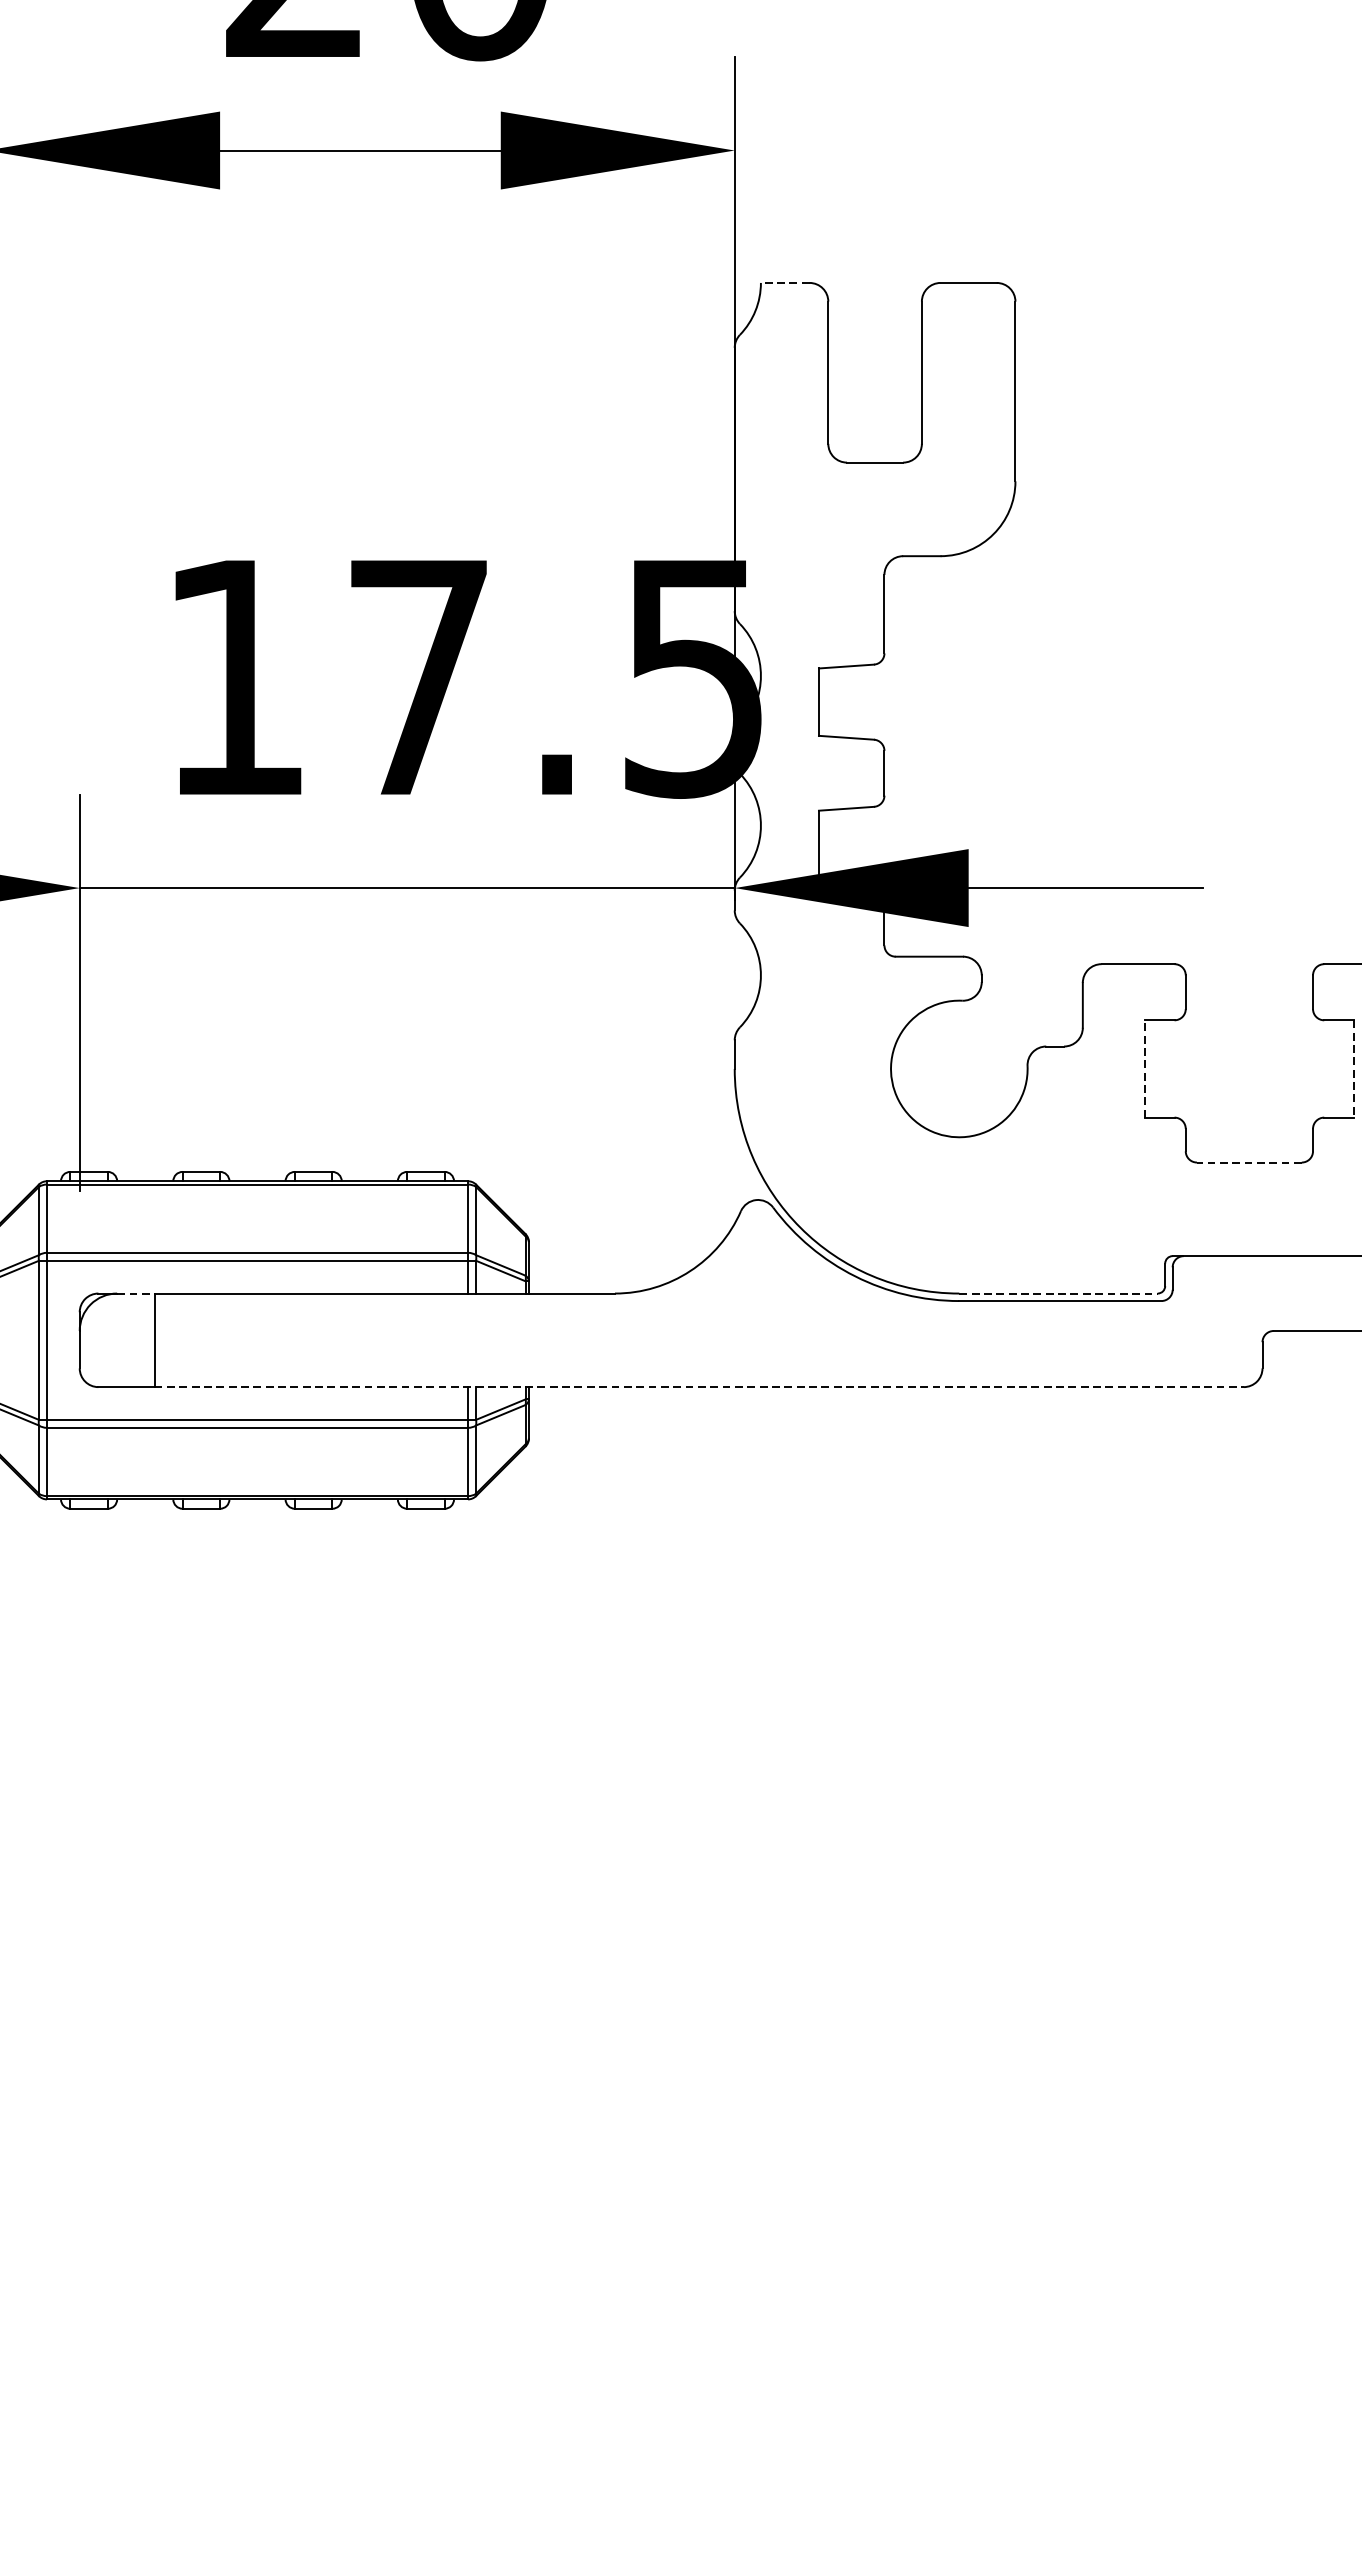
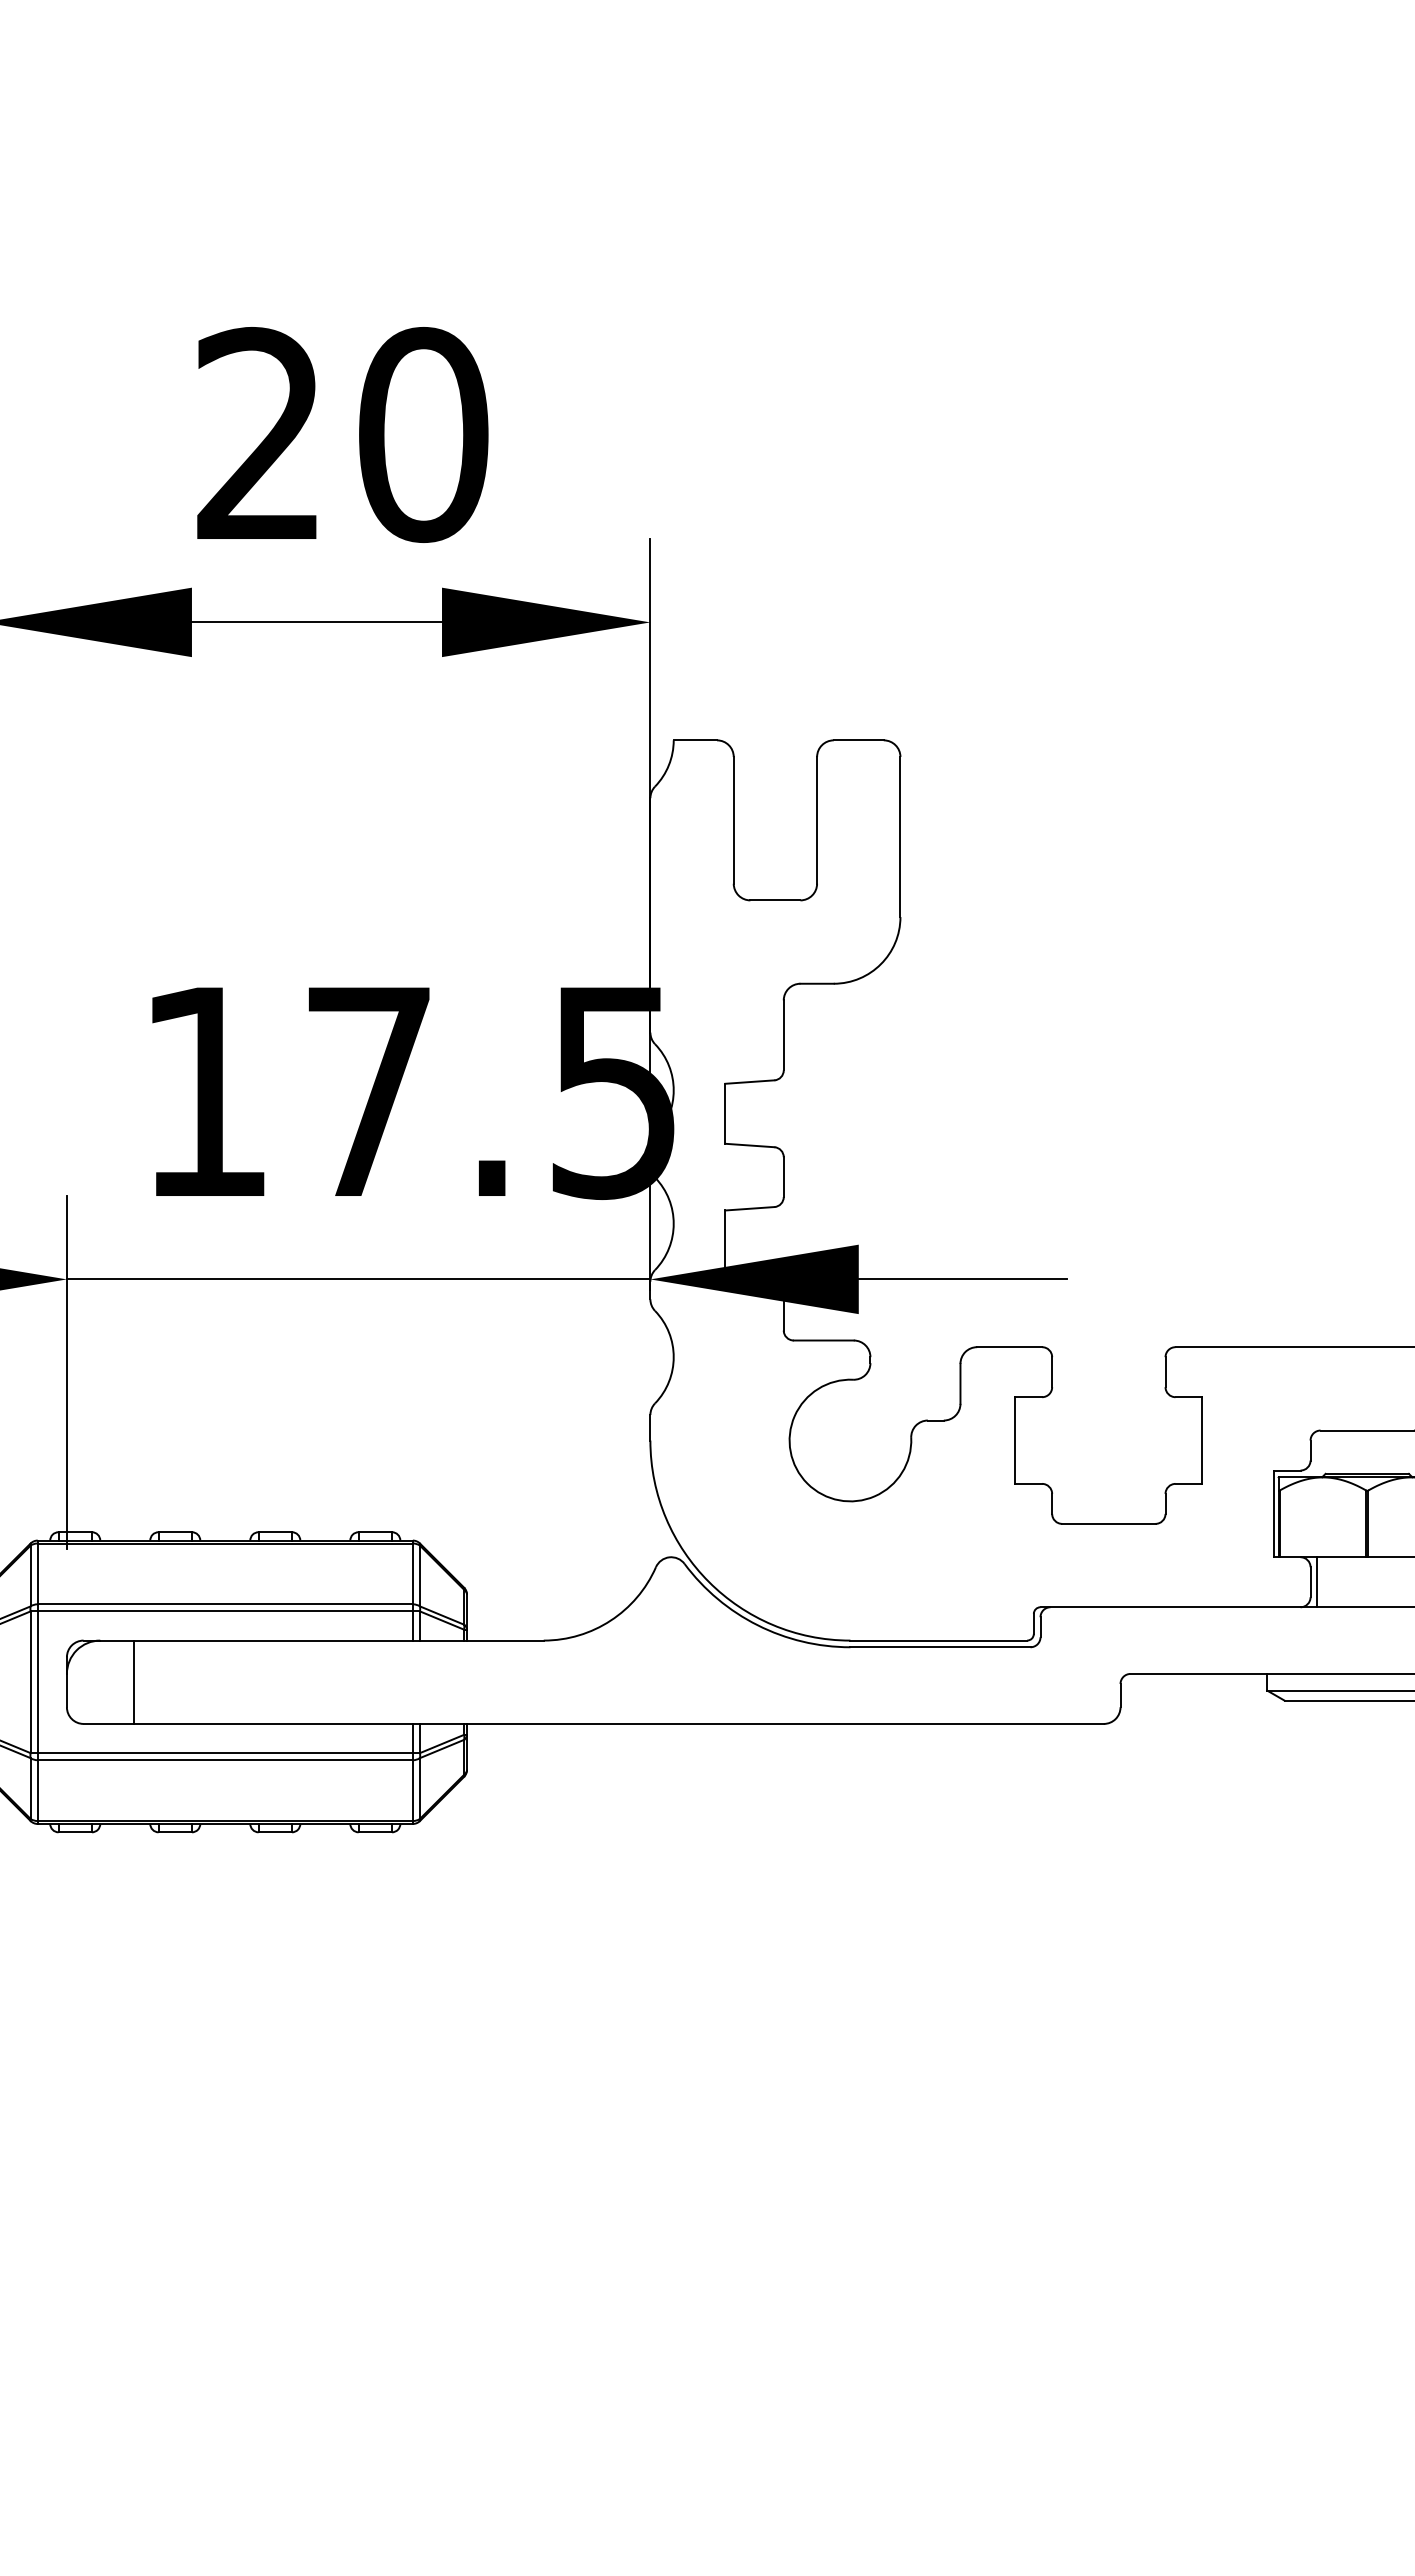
line: (785, 283) -> (695, 740), dashed -> solid
line: (1144, 1068) -> (1015, 1440), dashed -> solid
line: (1354, 1070) -> (1202, 1441), dashed -> solid
line: (1249, 1162) -> (1108, 1523), dashed -> solid
line: (135, 1293) -> (116, 1640), dashed -> solid
line: (1059, 1293) -> (939, 1640), dashed -> solid
line: (700, 1386) -> (619, 1723), dashed -> solid

